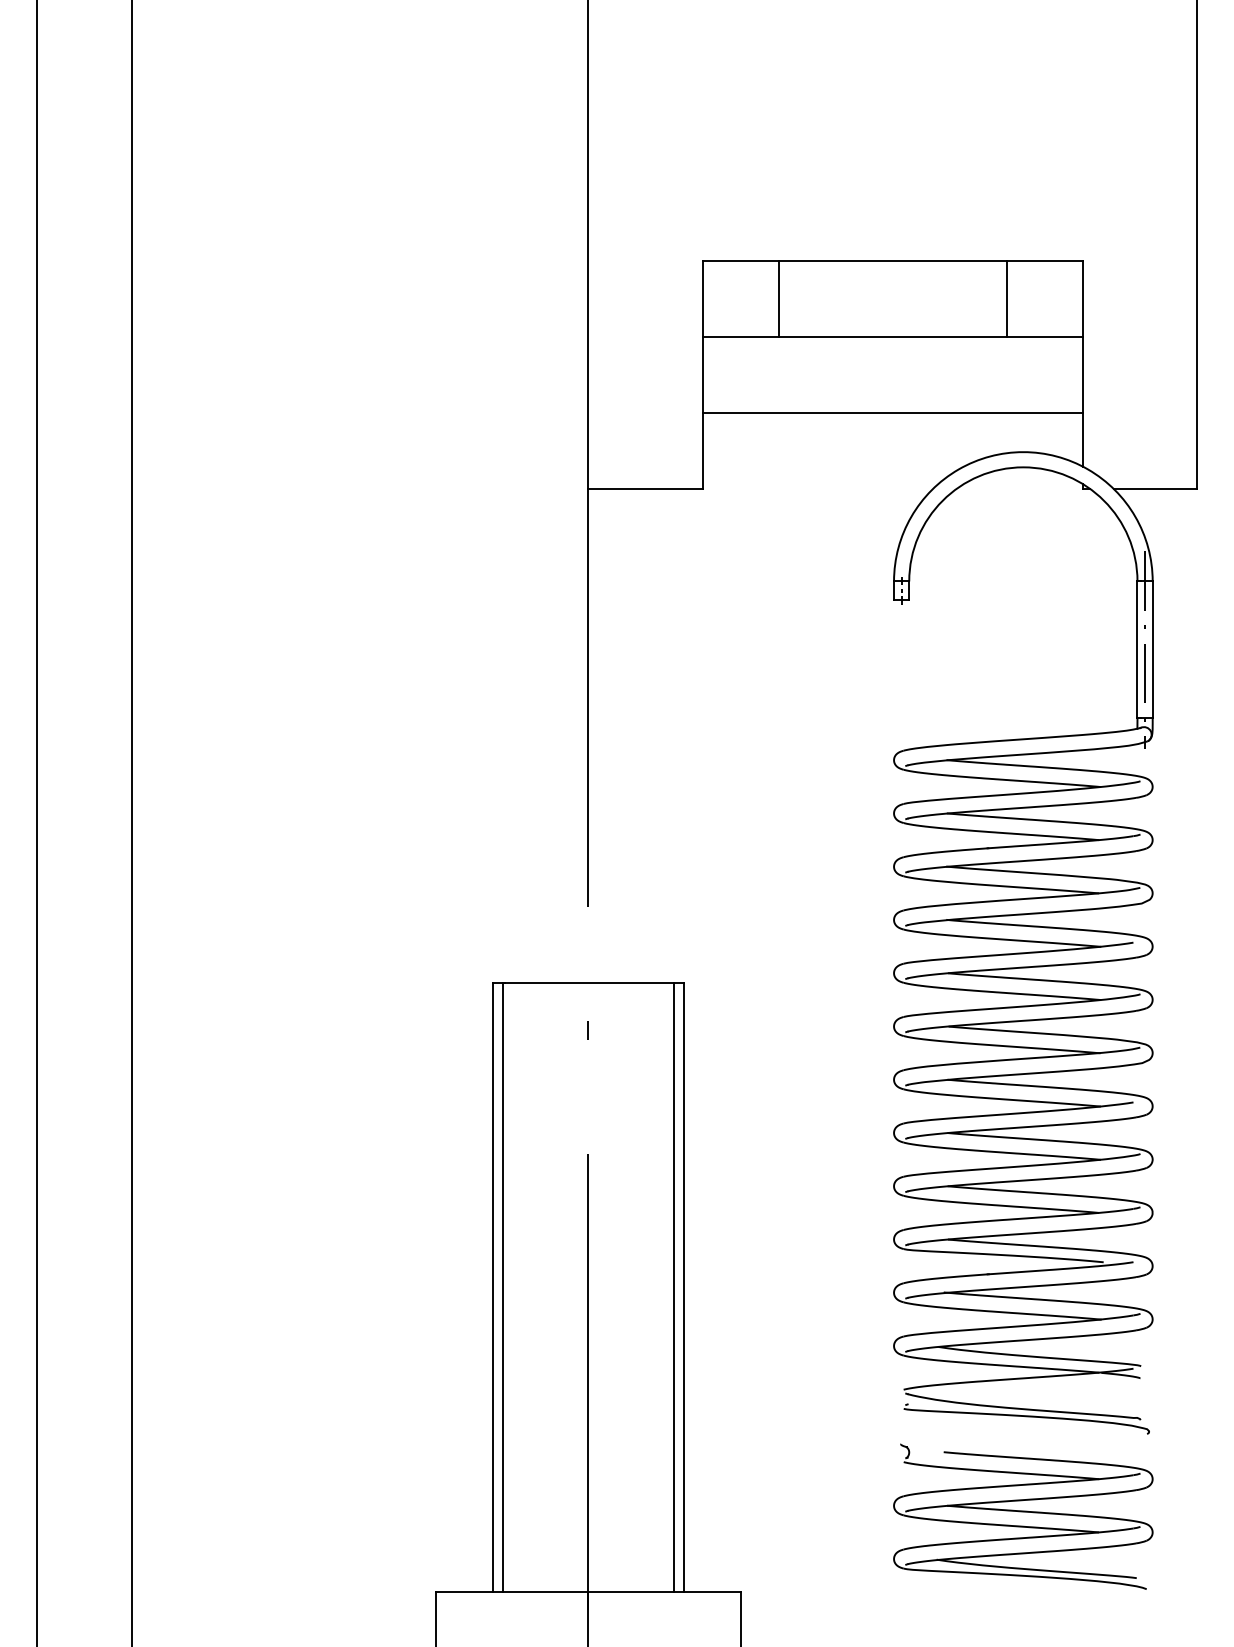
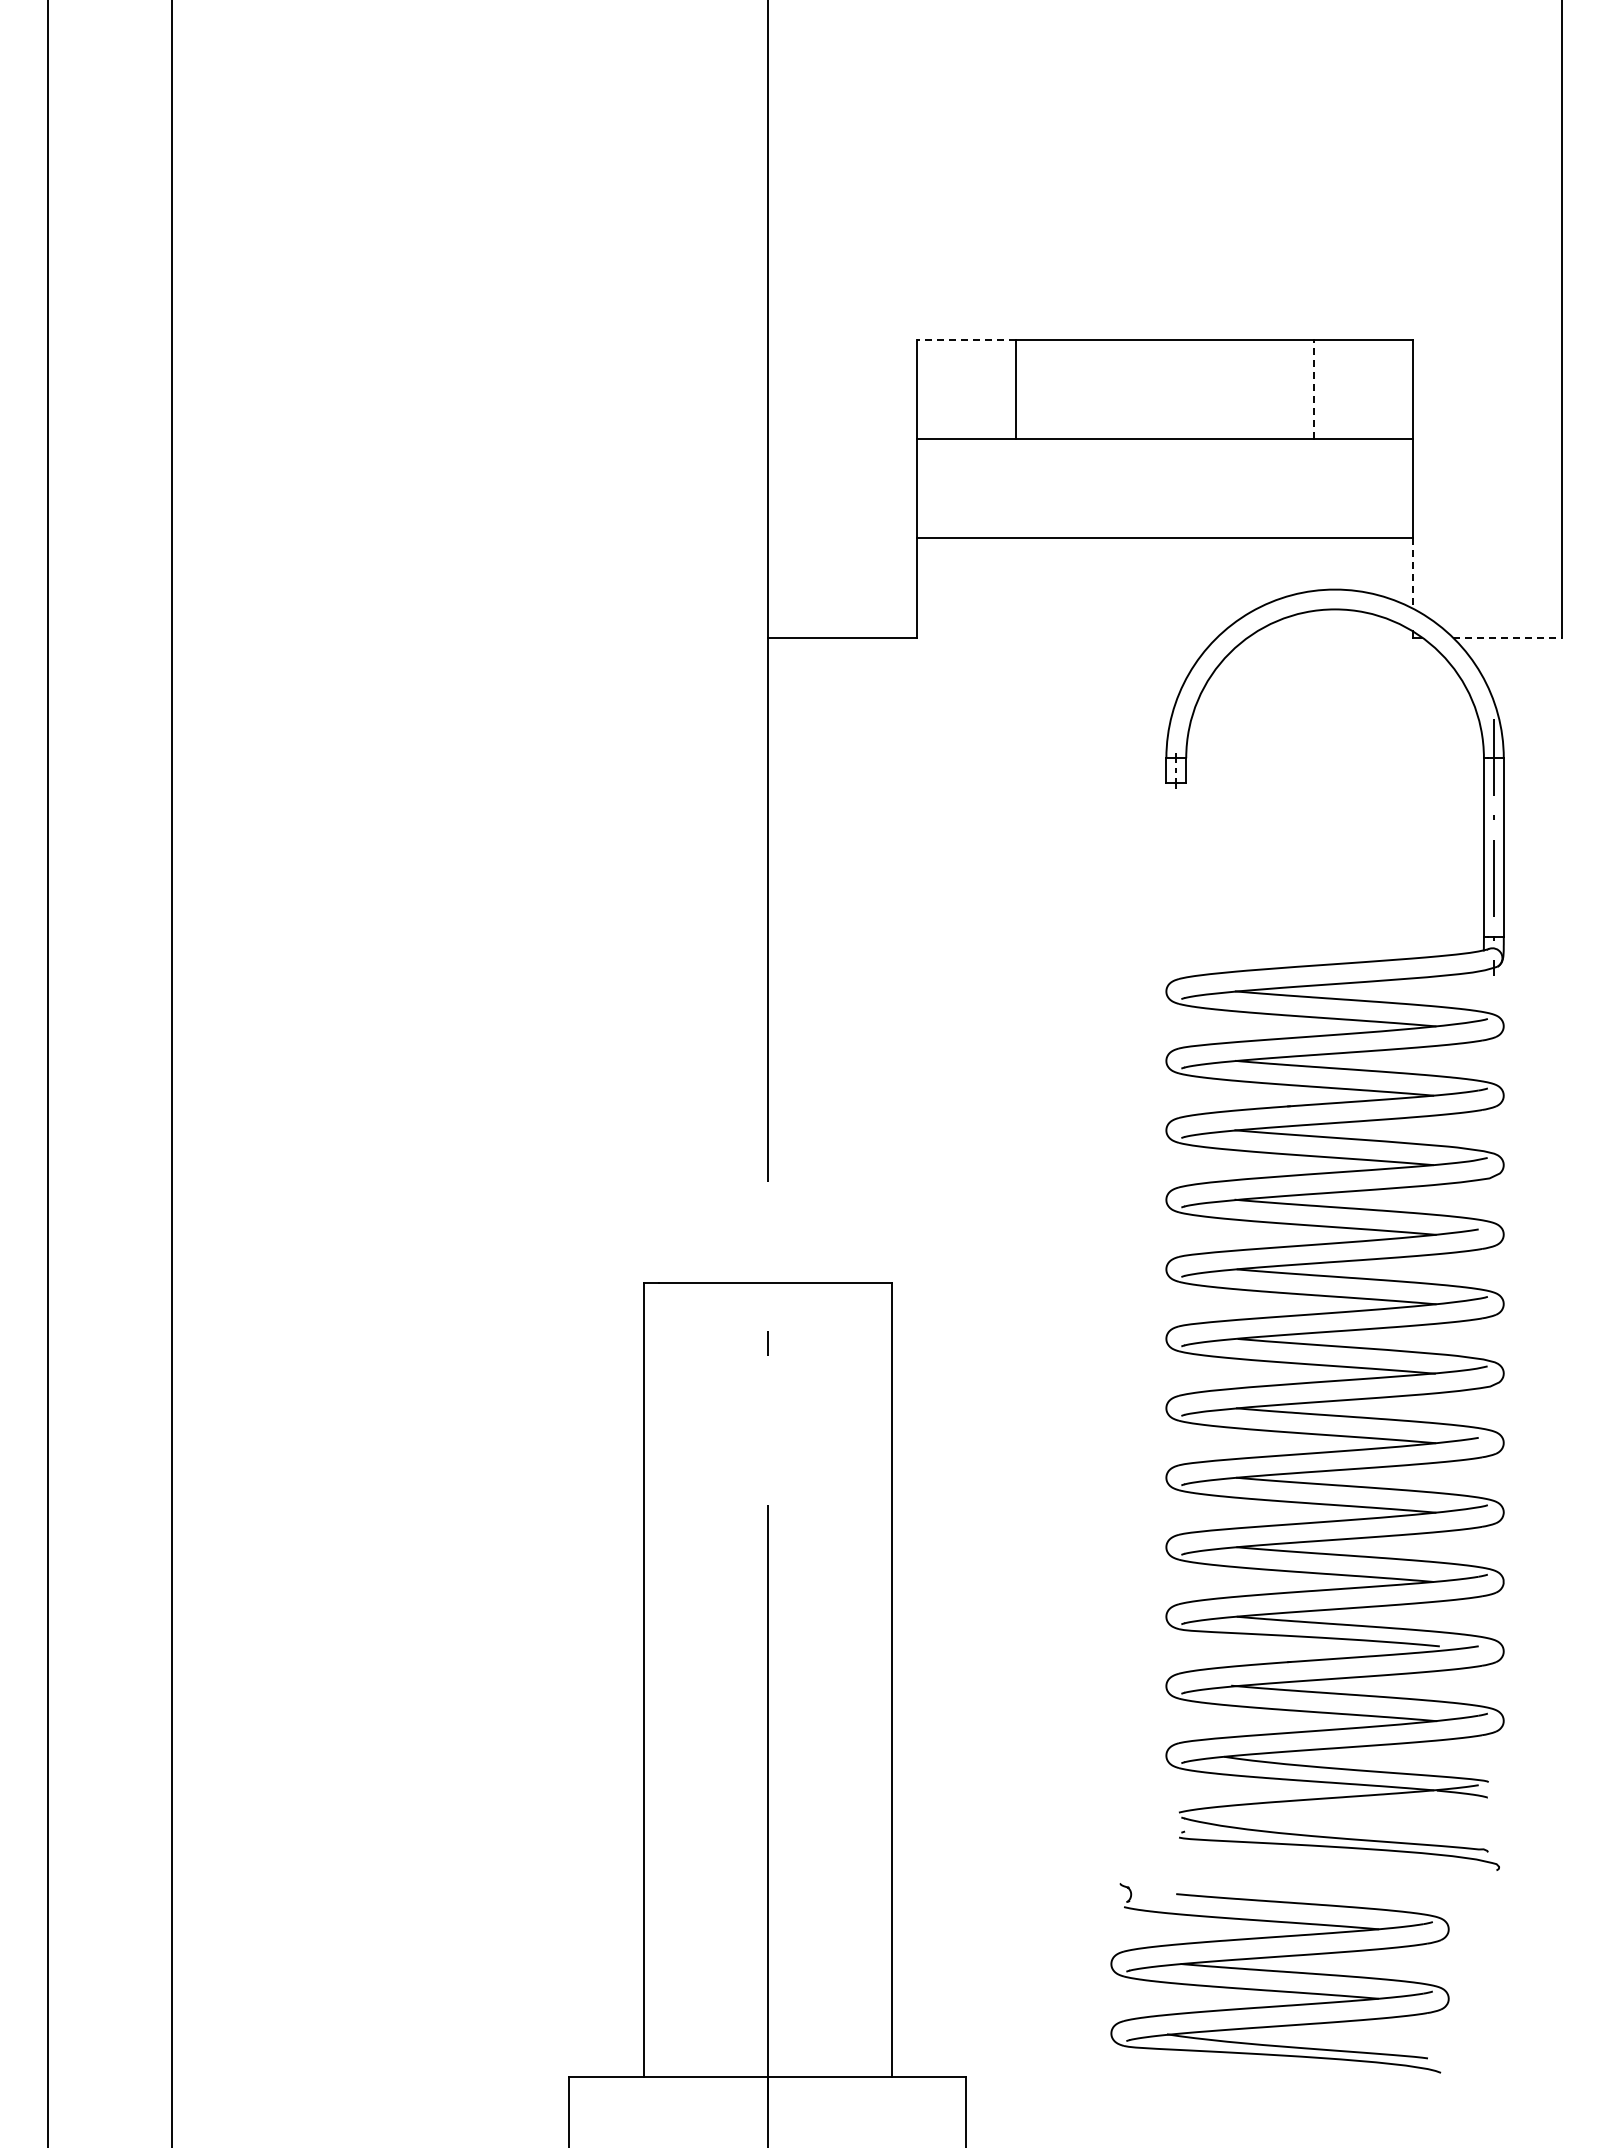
line: (740, 260) -> (966, 339), solid -> dashed
line: (1006, 298) -> (1313, 389), solid -> dashed
line: (1082, 439) -> (1412, 573), solid -> dashed
line: (1155, 488) -> (1507, 637), solid -> dashed
line: (503, 1287) -> (656, 1679), removed
line: (674, 1287) -> (879, 1679), removed
part: (1022, 1516) -> (1279, 1978), moved

